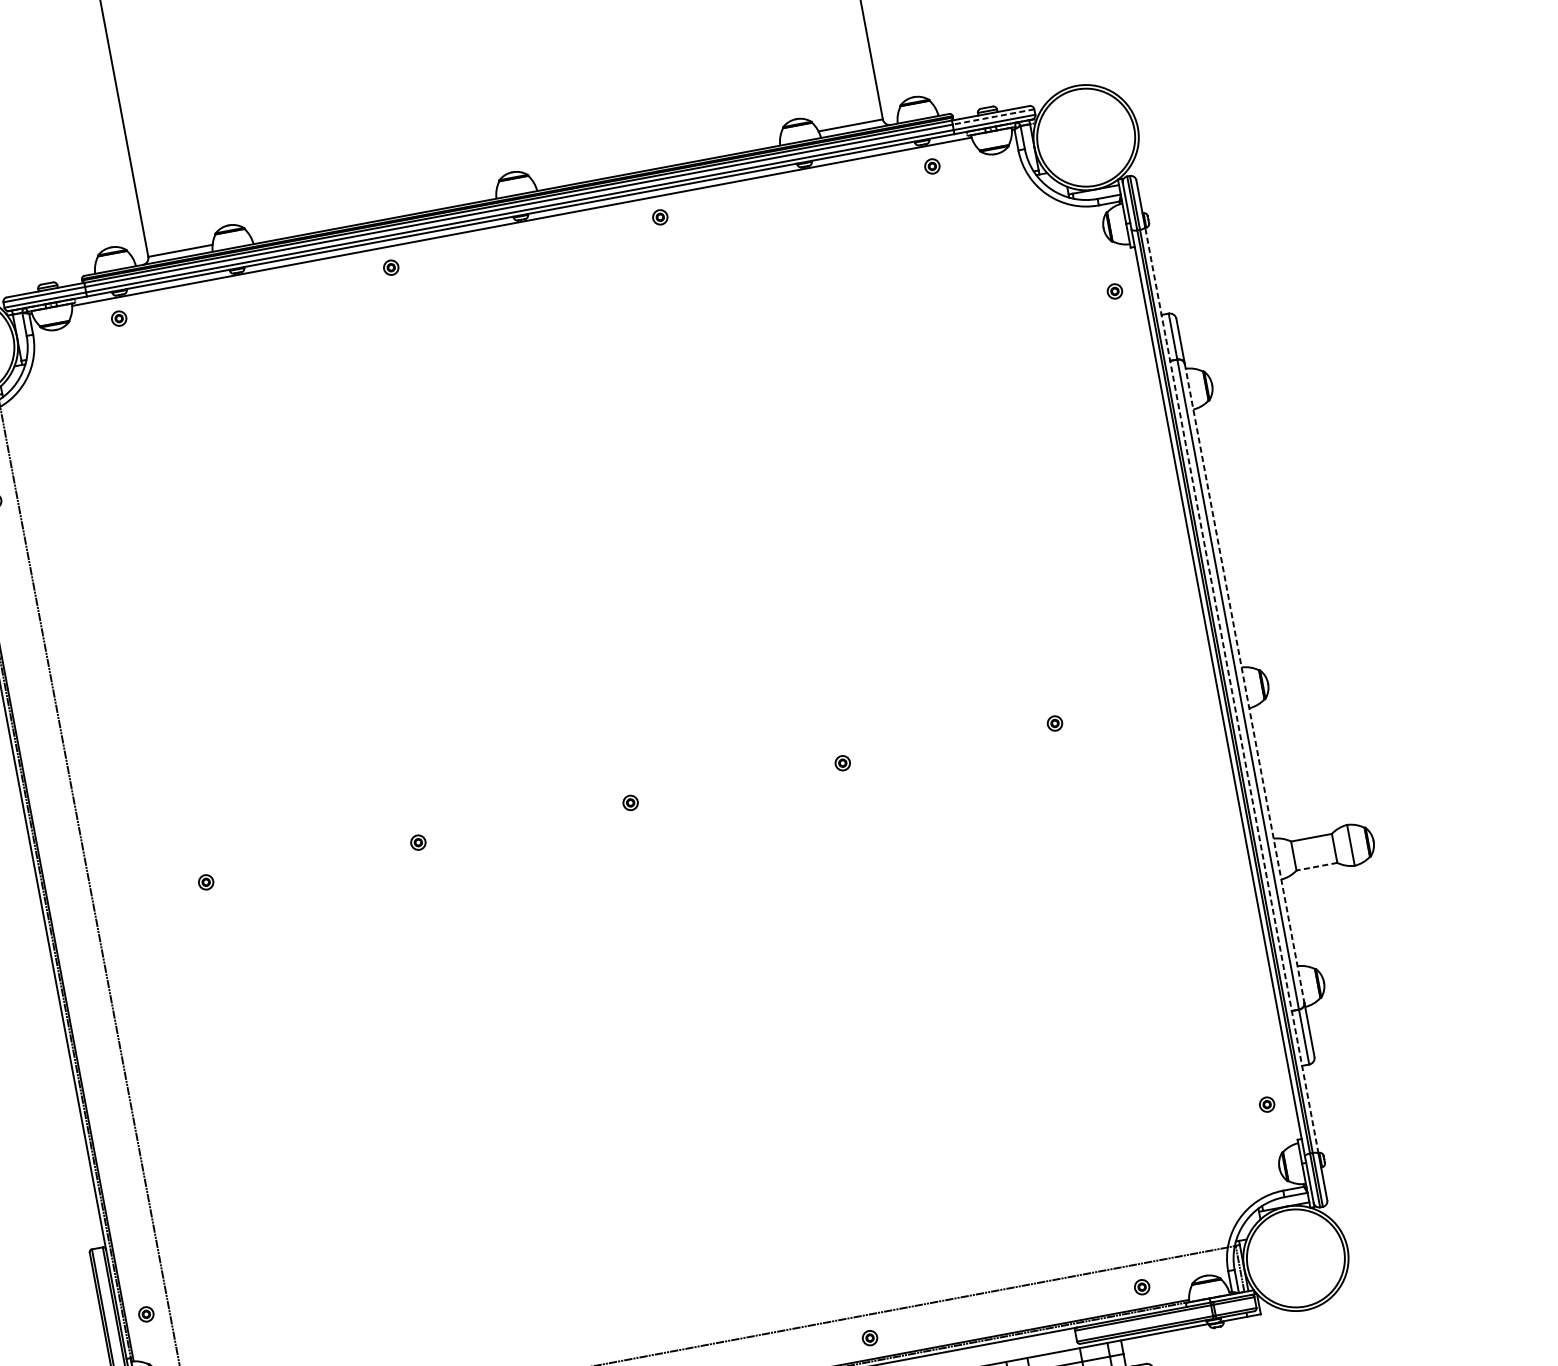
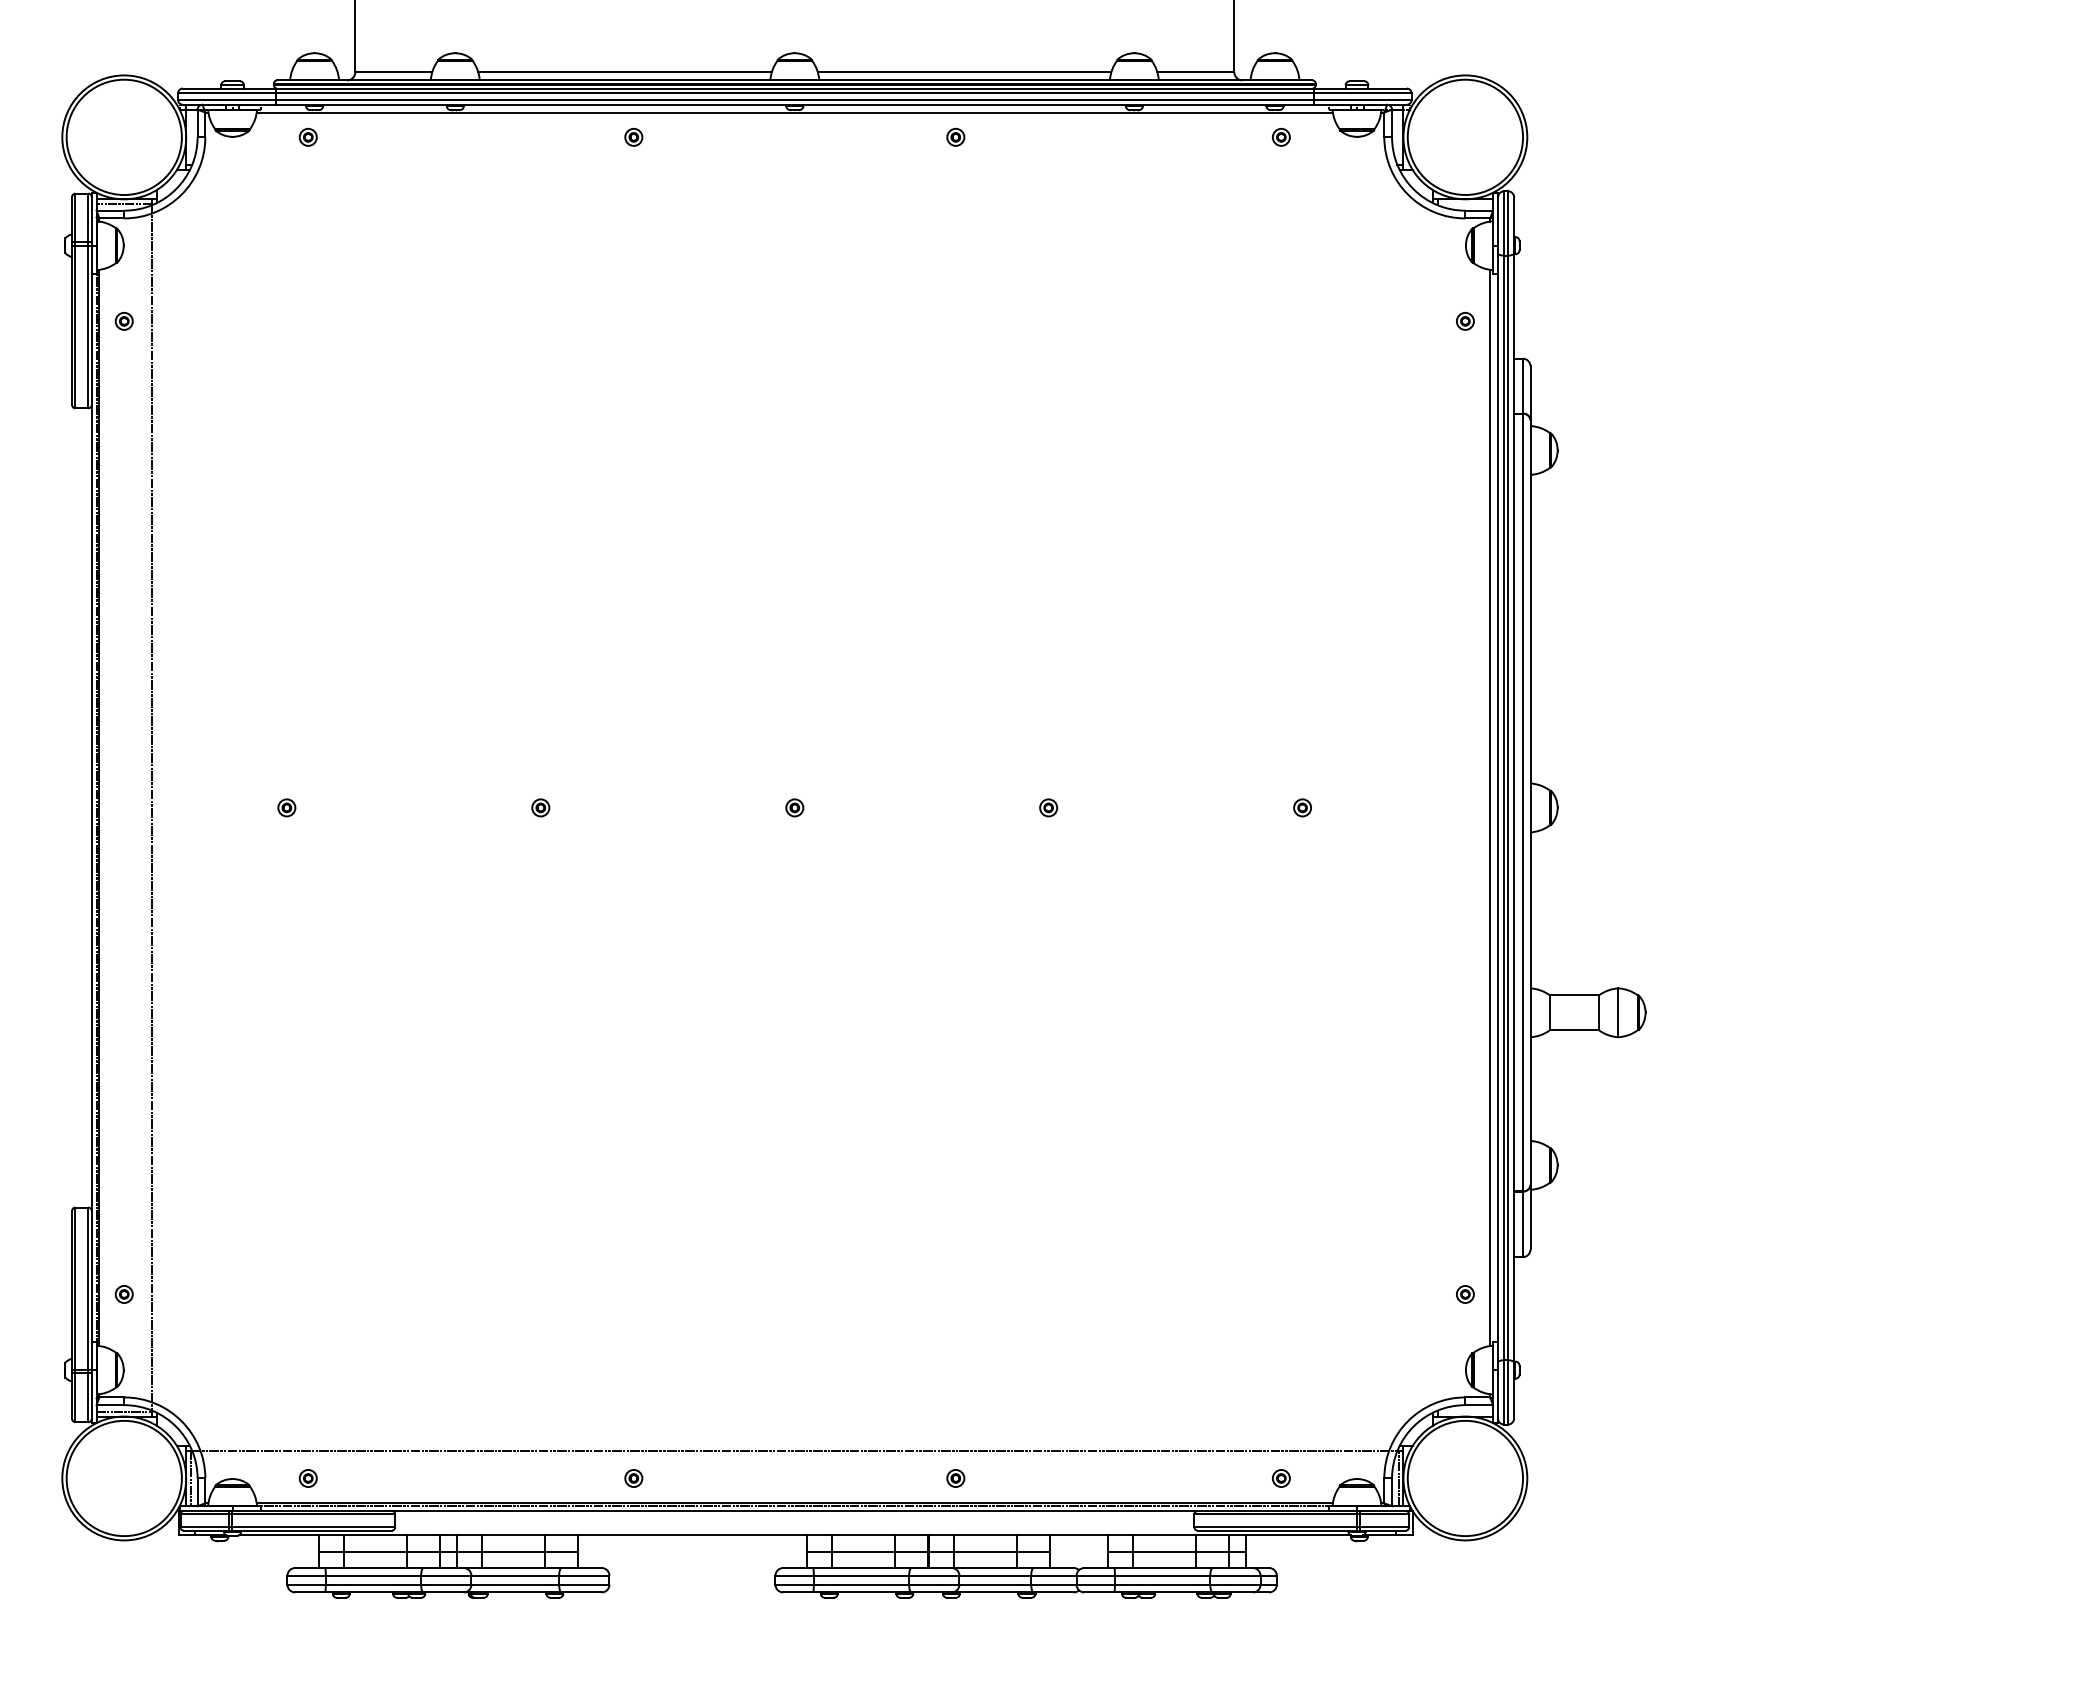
line: (993, 117) -> (1362, 93), dashed -> solid
line: (657, 161) -> (964, 72), added
line: (373, 214) -> (624, 72), added
line: (1244, 684) -> (1530, 803), dashed -> solid
line: (1232, 690) -> (1514, 807), dashed -> solid
line: (1211, 693) -> (1490, 807), added
line: (1316, 867) -> (1573, 1030), dashed -> solid

